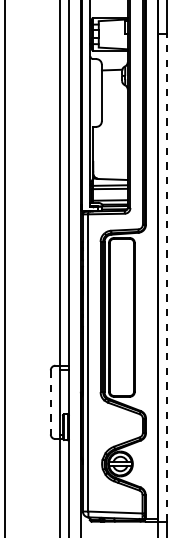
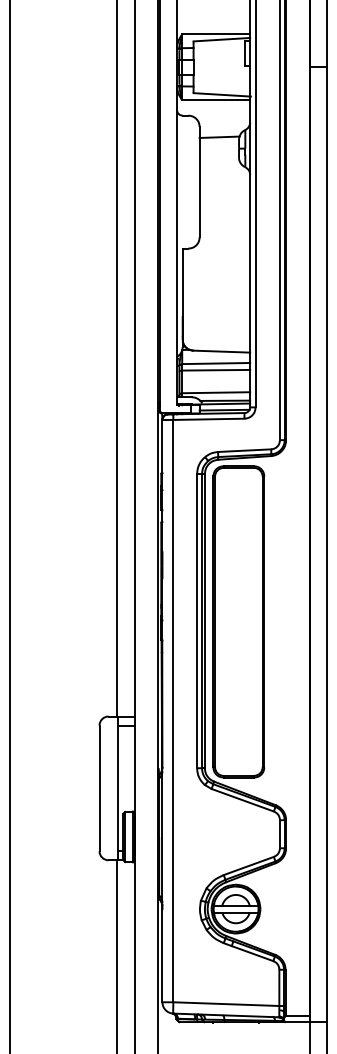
line: (166, 278) -> (326, 545), dashed -> solid
line: (50, 402) -> (98, 788), dashed -> solid

